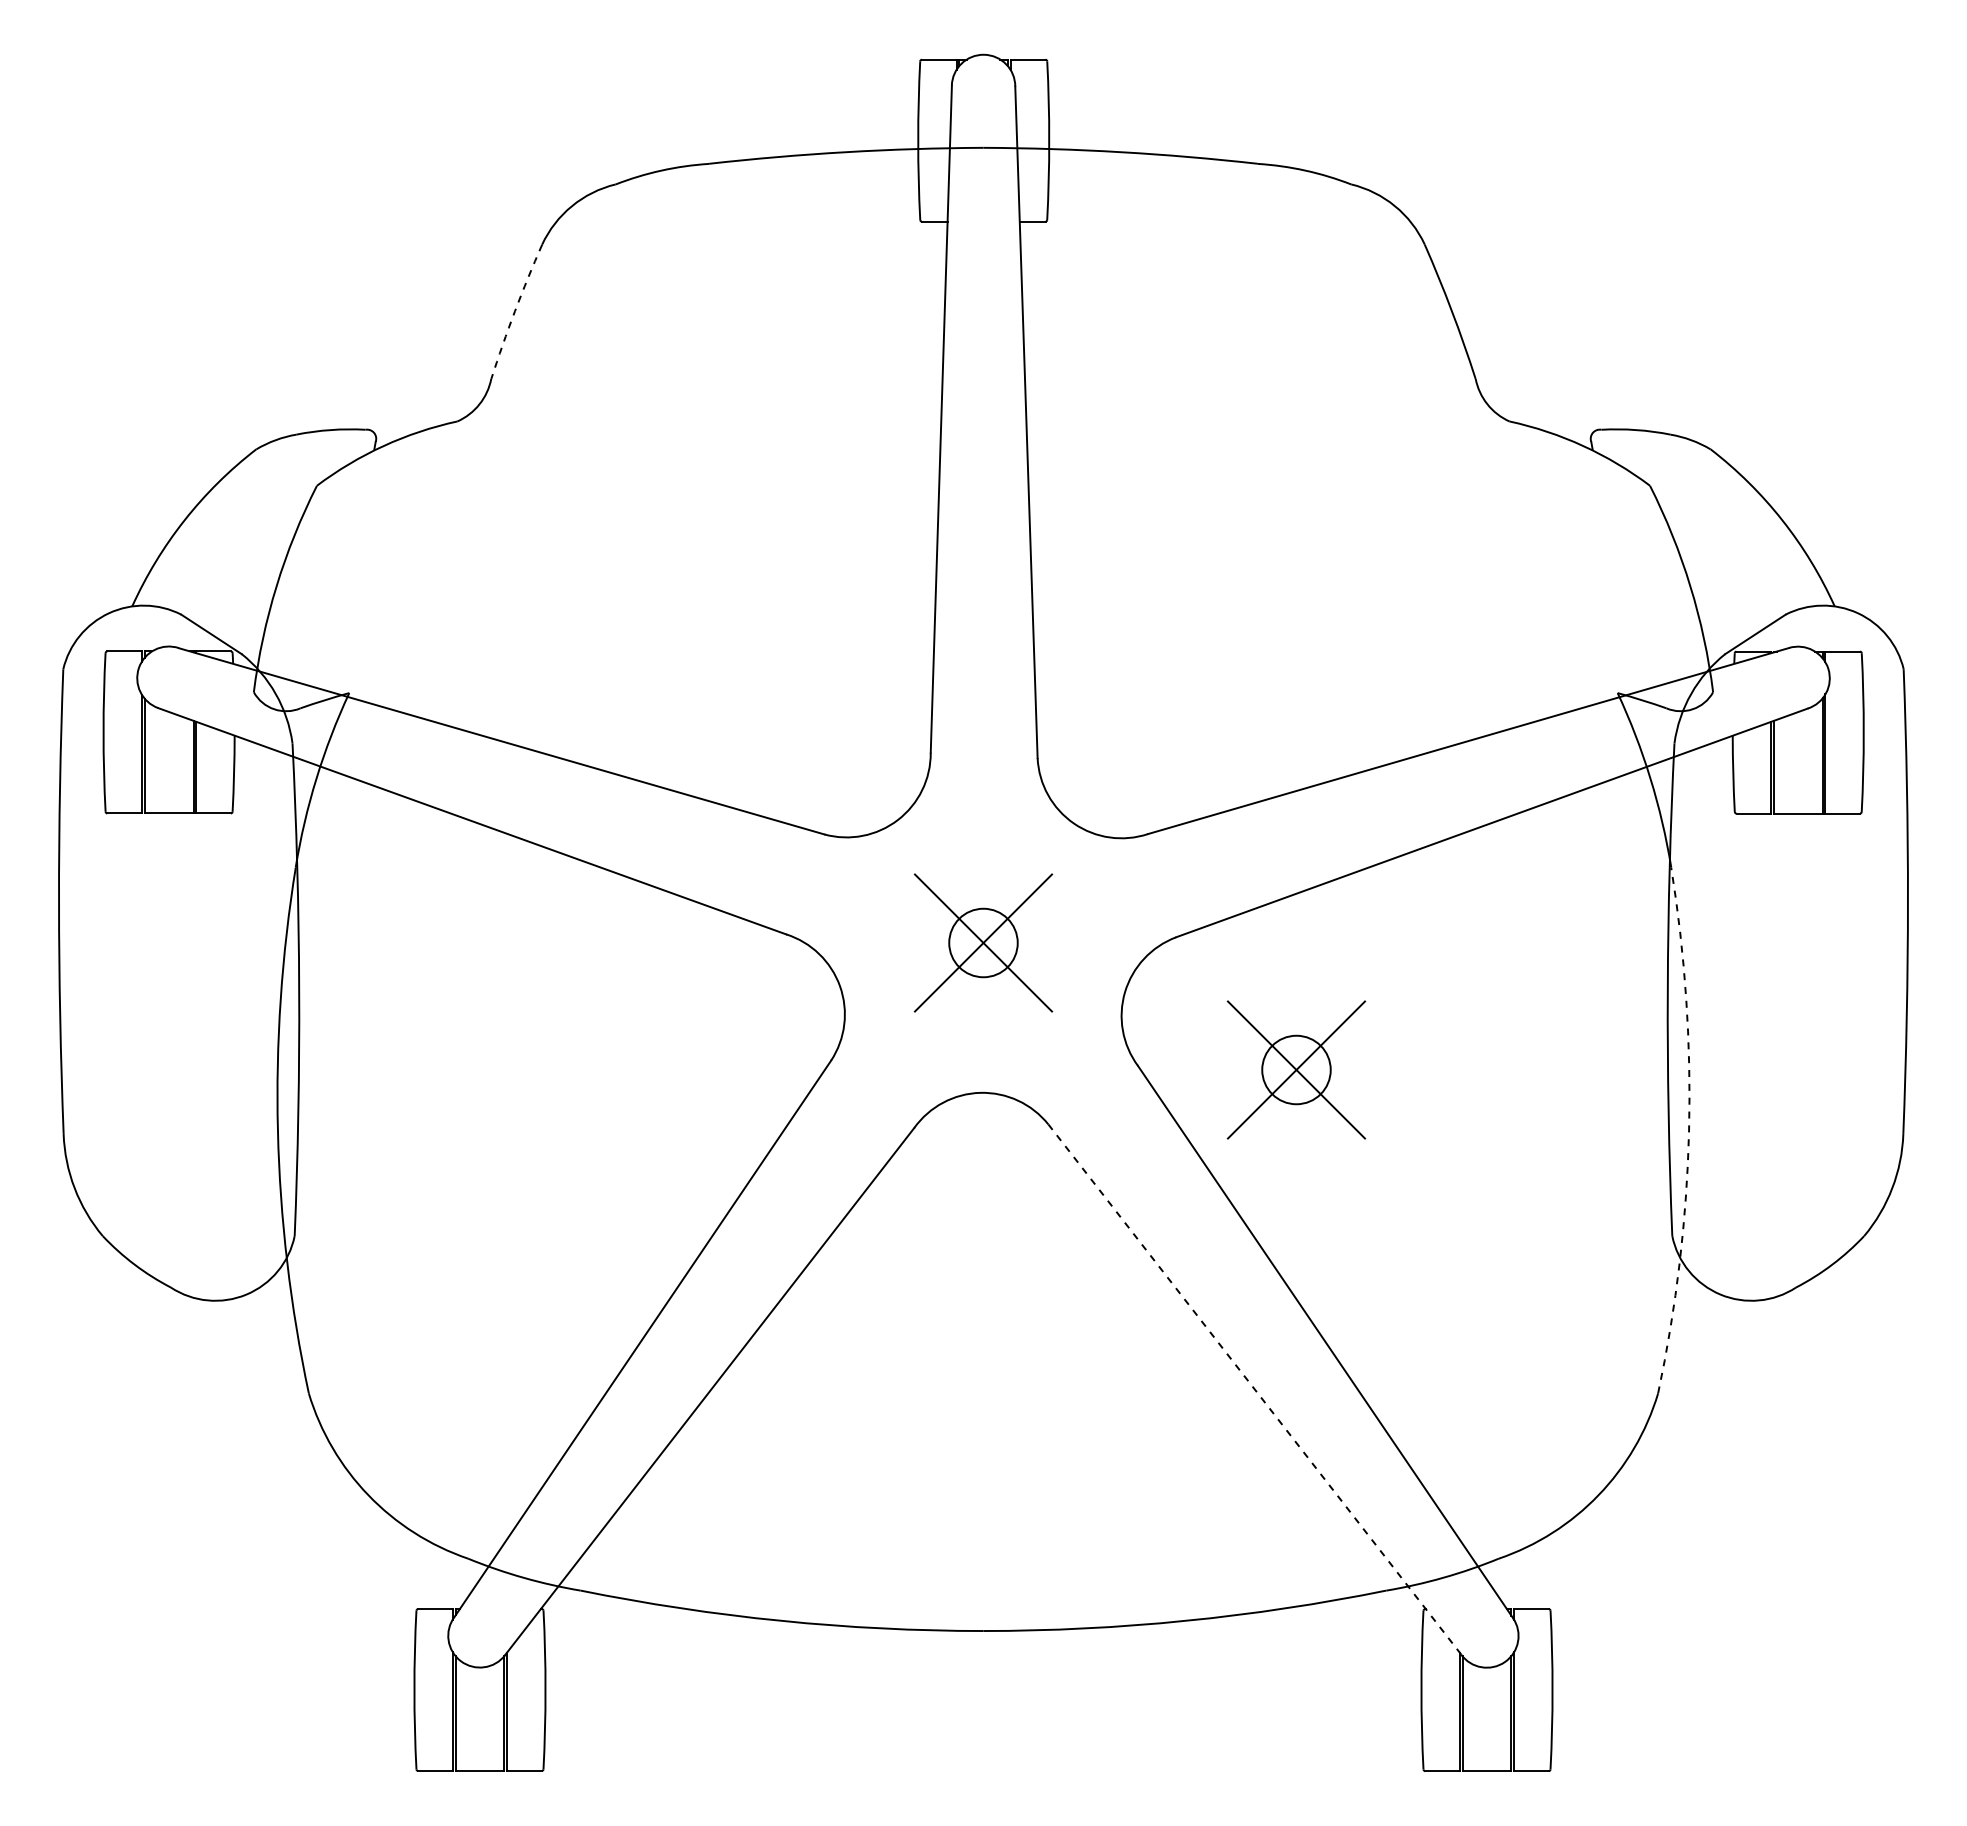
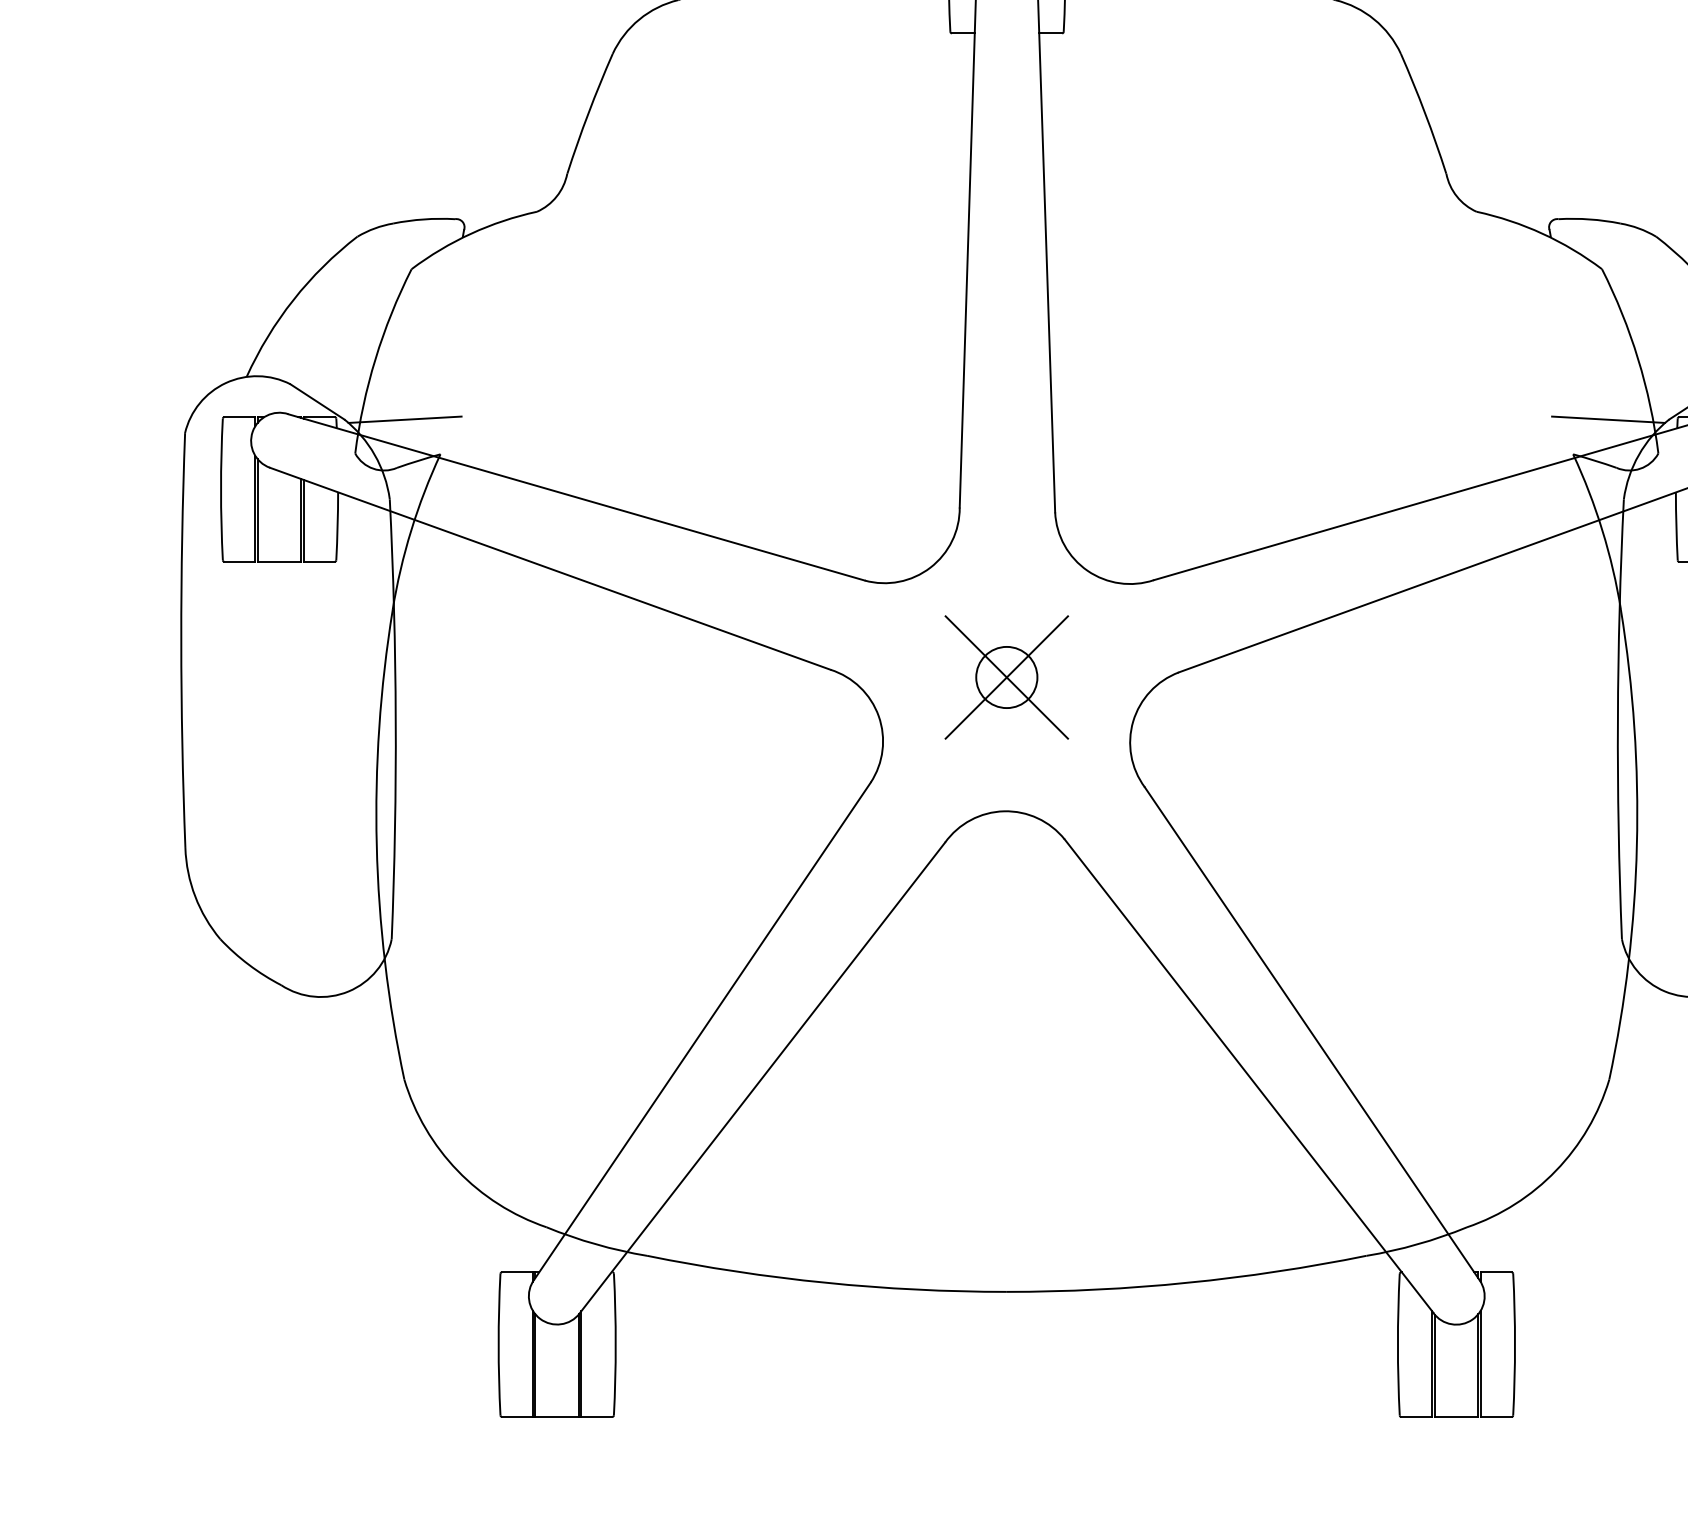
arc: (515, 311) -> (588, 113), dashed -> solid
line: (309, 653) -> (404, 418), added
line: (1657, 653) -> (1608, 418), added
part: (1296, 1069) -> (1286, 790), removed
arc: (1689, 1131) -> (1637, 845), dashed -> solid
line: (1254, 1389) -> (1248, 1076), dashed -> solid

